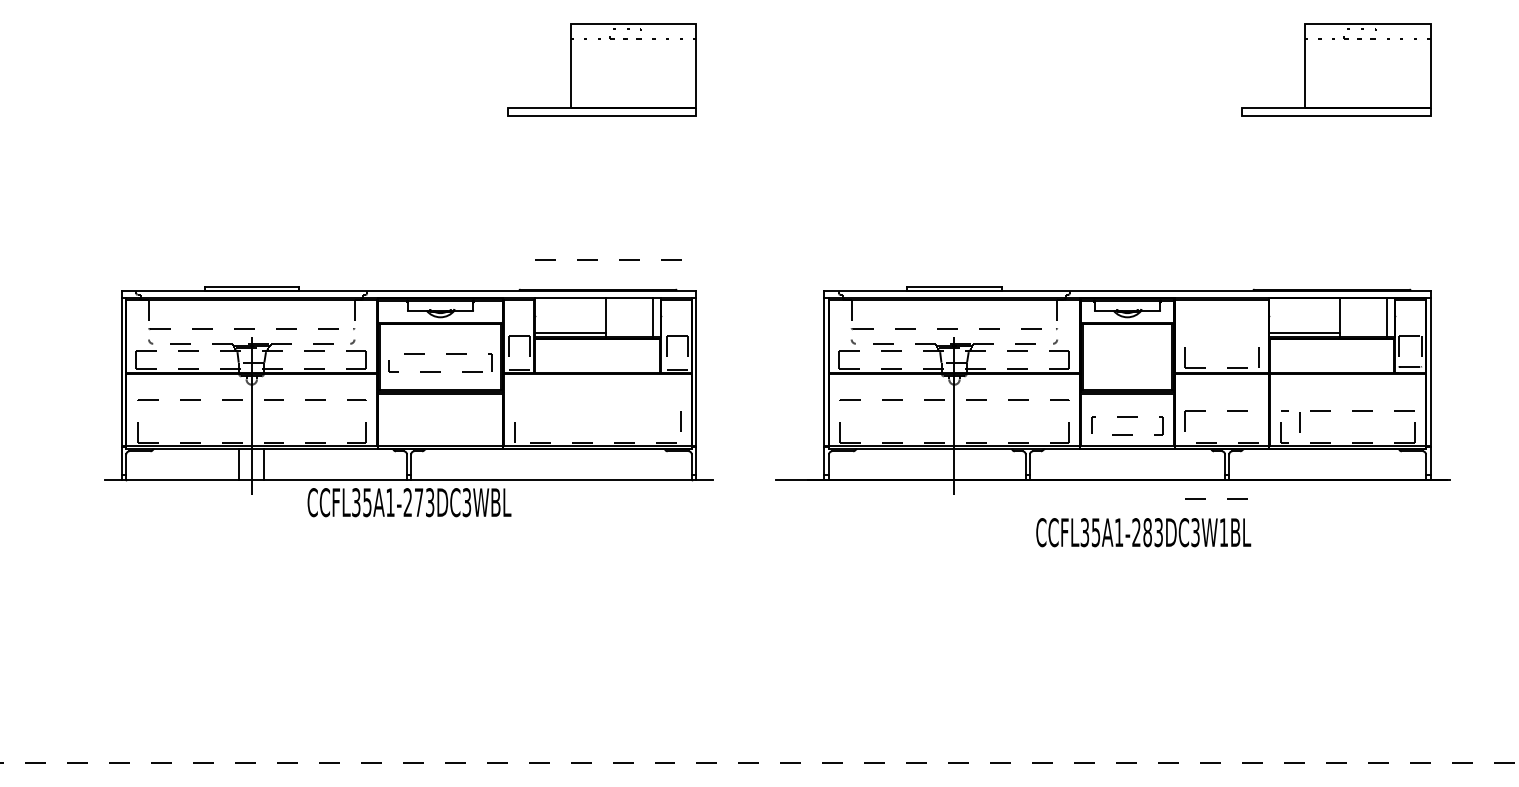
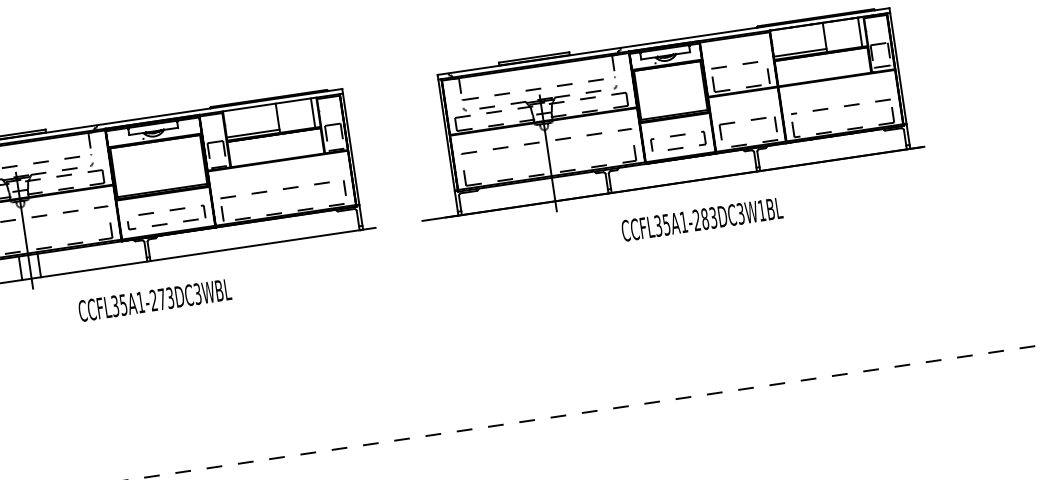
line: (597, 259) -> (266, 190), moved
part: (440, 371) -> (167, 223), moved
line: (1299, 422) -> (775, 124), moved
line: (1205, 498) -> (726, 65), moved
text: (409, 502) -> (154, 300), moved

